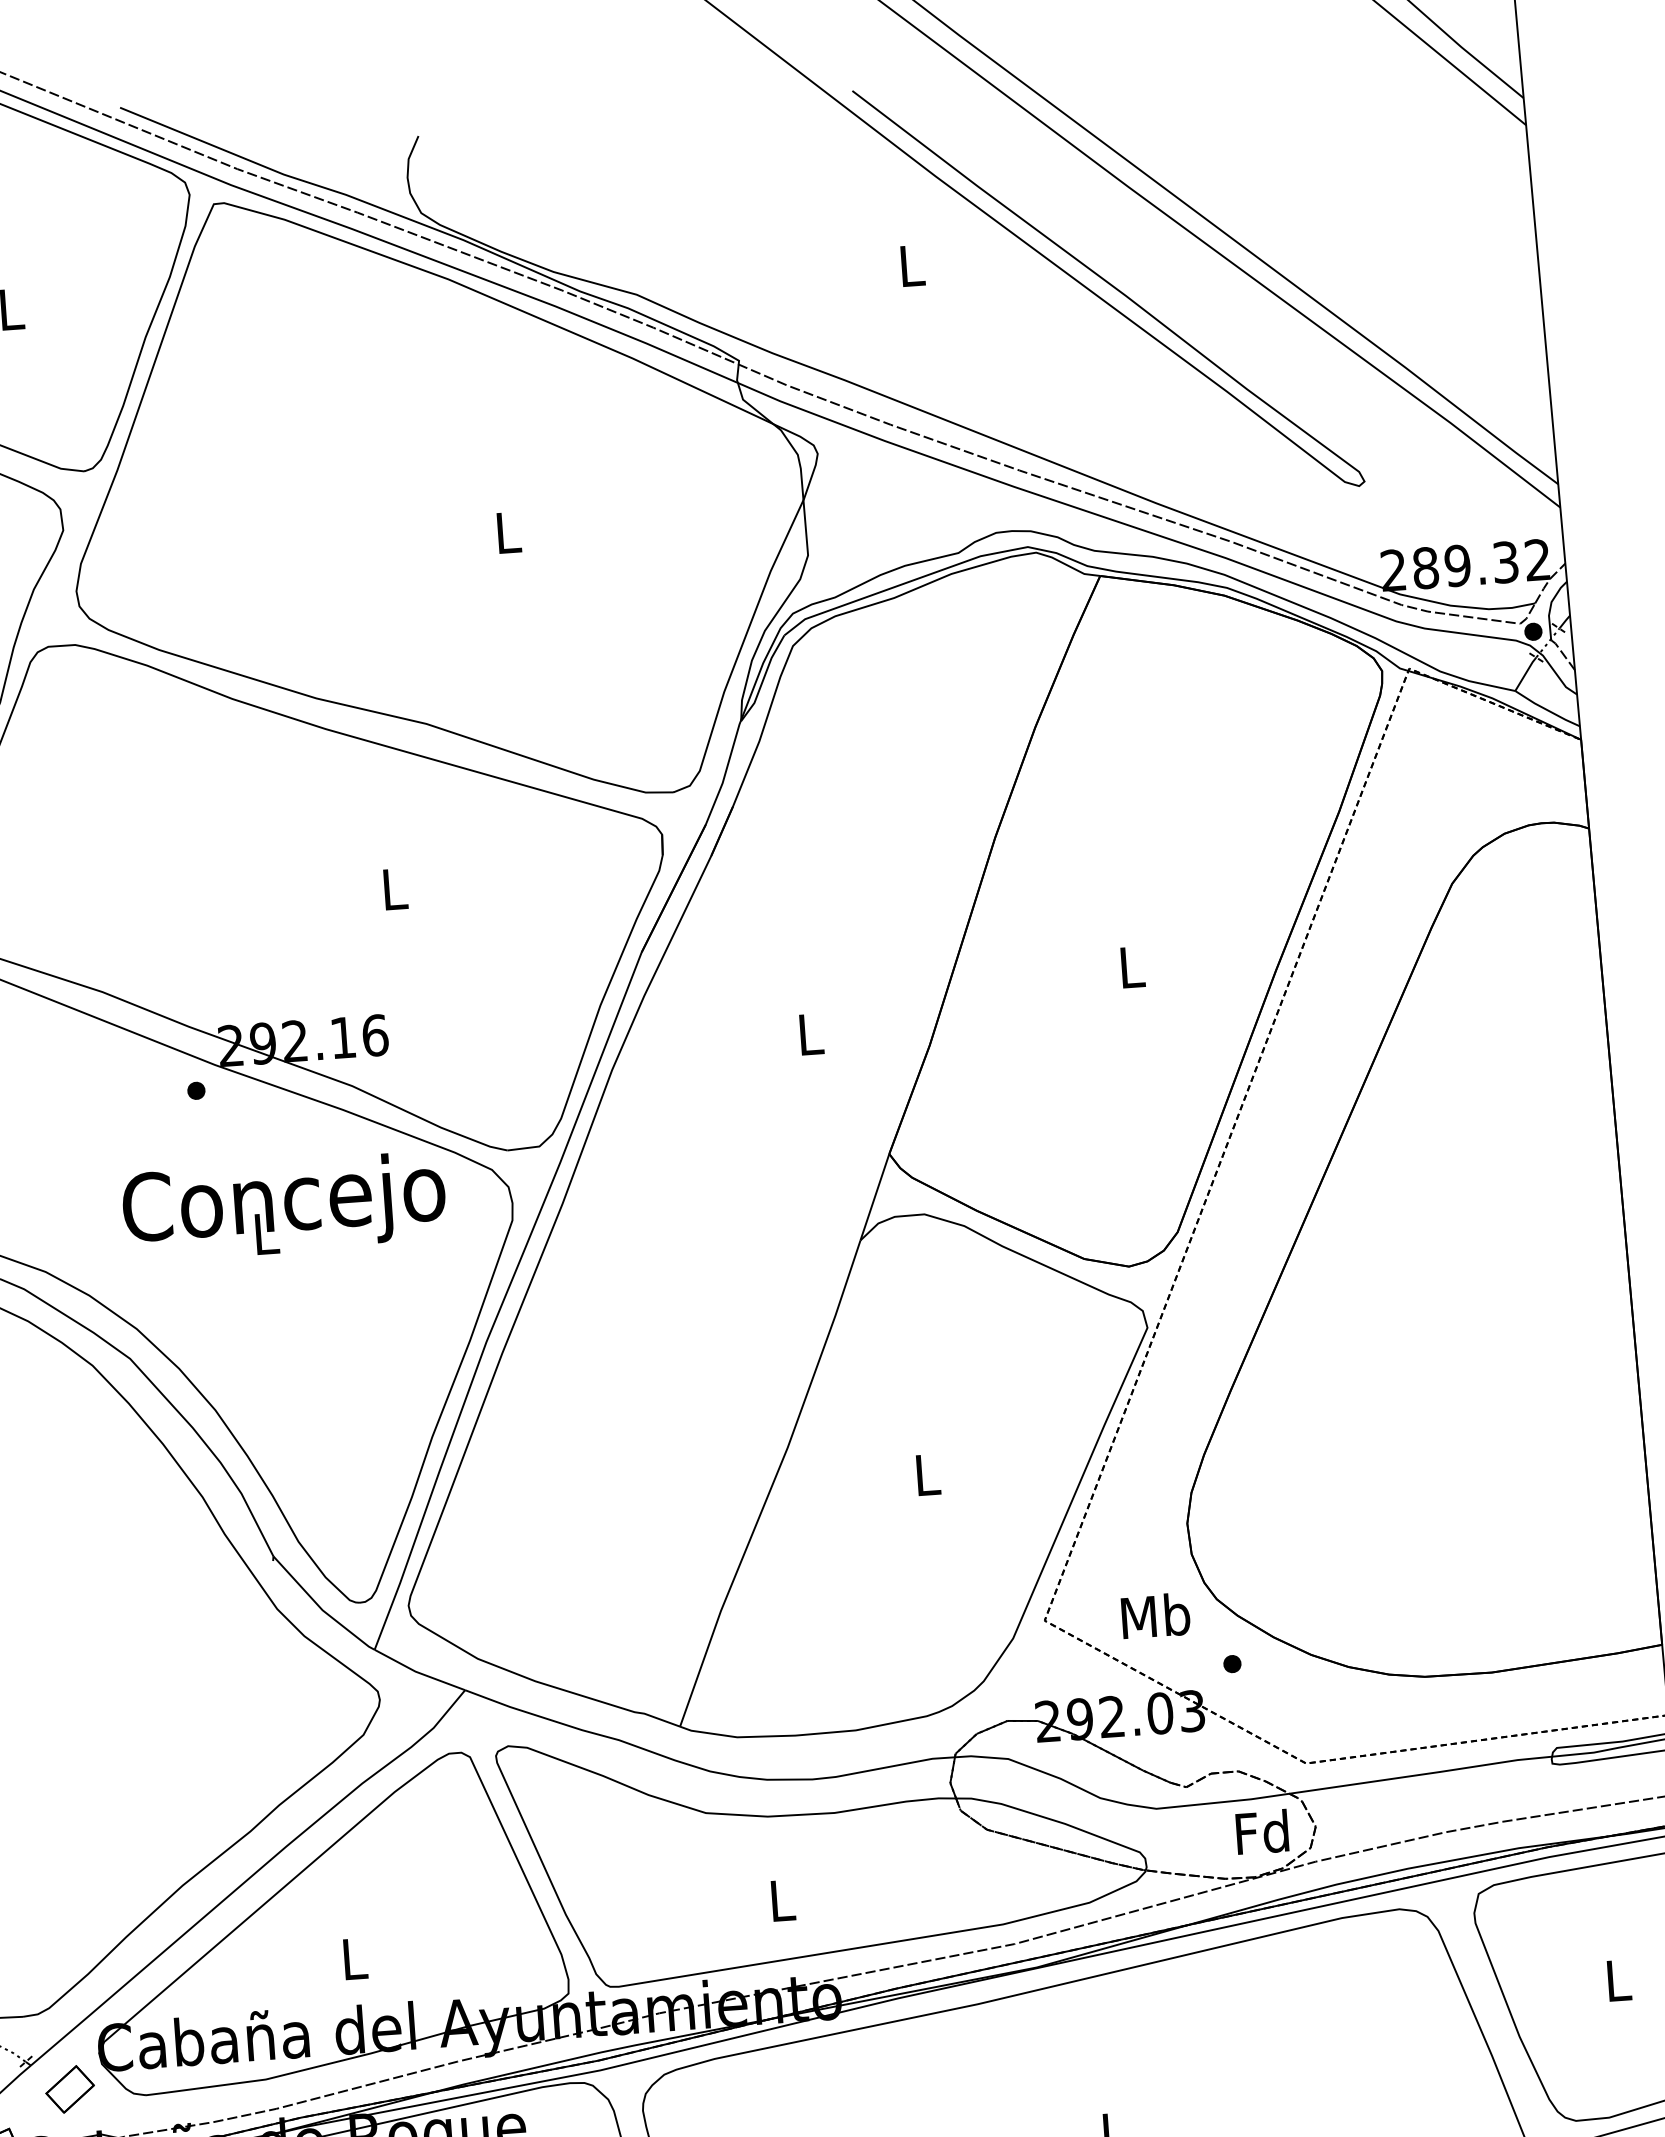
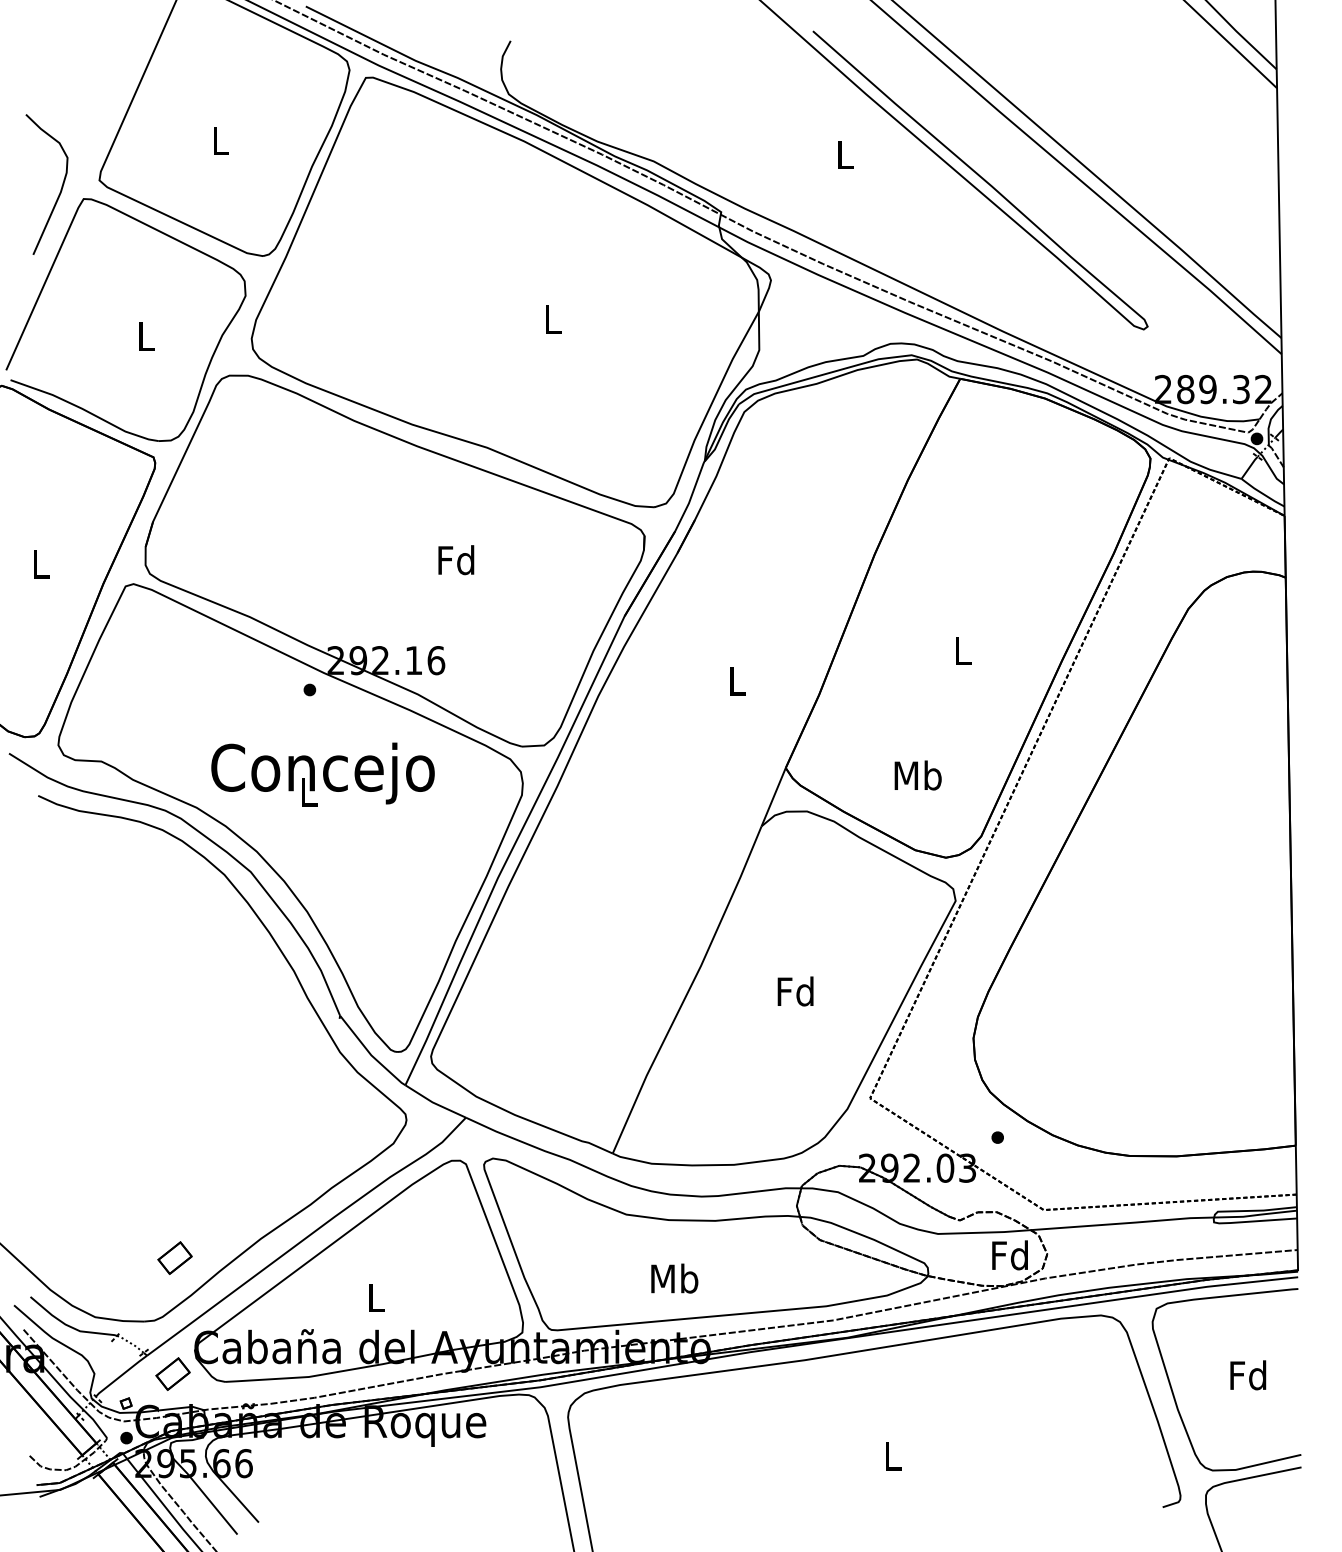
text: (394, 889) -> (456, 560), L -> Fd
text: (283, 1206) -> (322, 774), moved
text: (926, 1474) -> (795, 991), L -> Fd
text: (1154, 1615) -> (917, 775), moved
text: (781, 1900) -> (674, 1278), L -> Mb
part: (60, 1921) -> (174, 1257), added
text: (1617, 1980) -> (1248, 1375), L -> Fd

